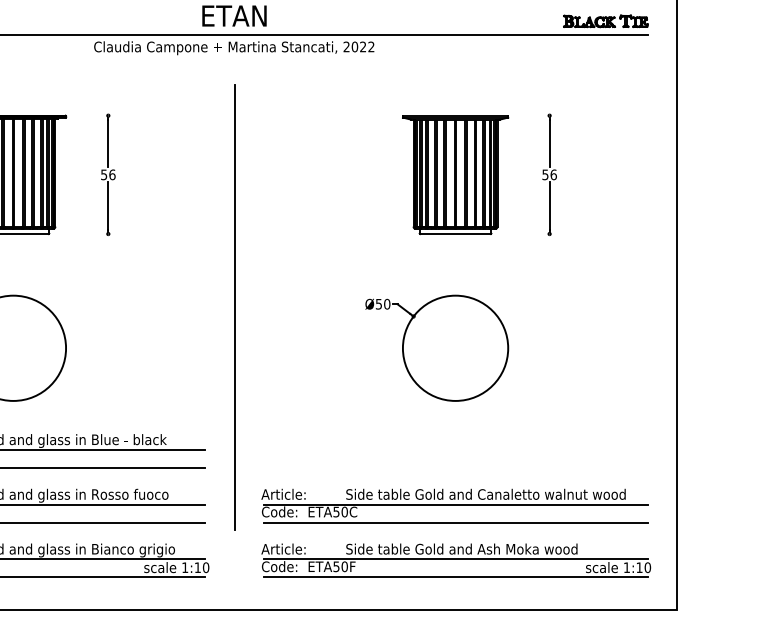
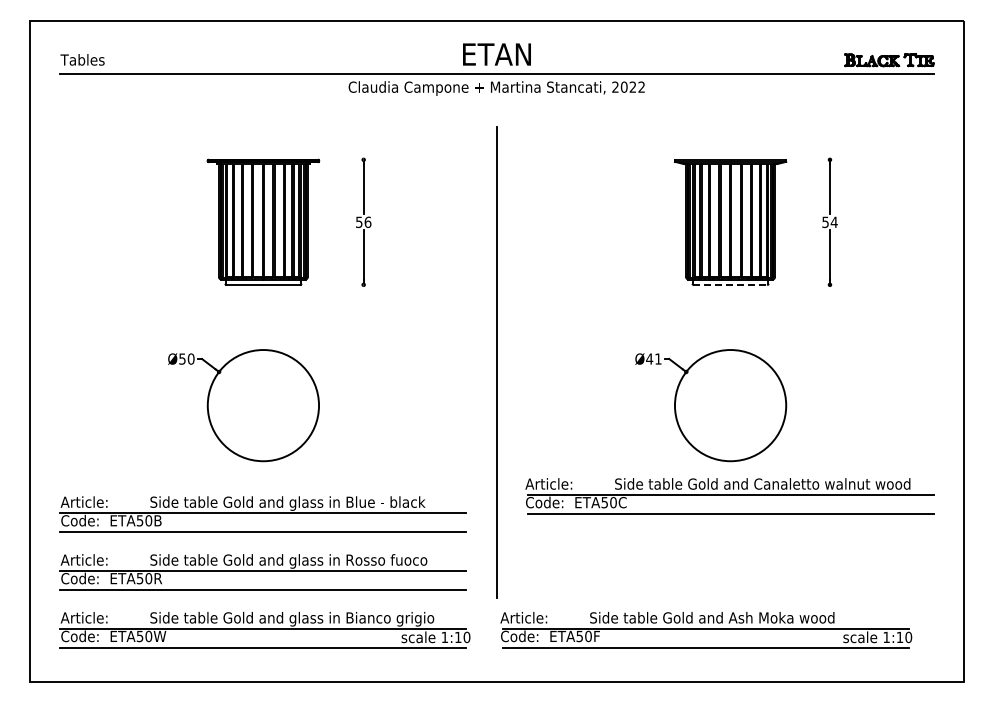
text: (552, 175) -> (833, 222), 56 -> 54
line: (456, 233) -> (731, 284), solid -> dashed
text: (382, 303) -> (653, 358), Ø50 -> Ø41
part: (454, 506) -> (729, 496), moved
part: (456, 561) -> (706, 630), moved

